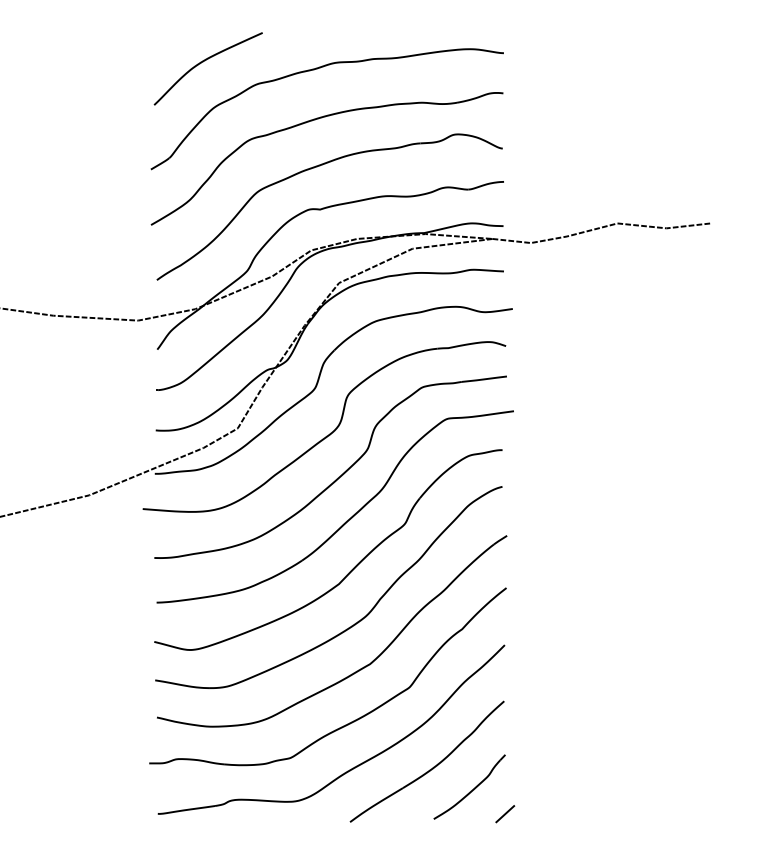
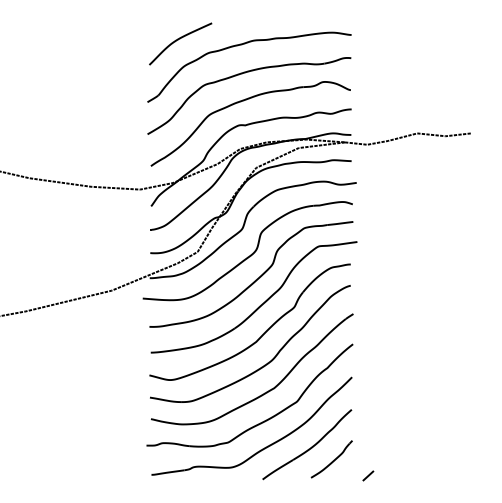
line: (505, 813) -> (368, 475), moved

